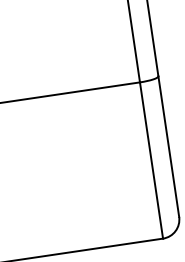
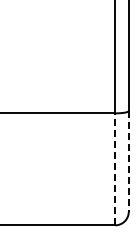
line: (168, 146) -> (128, 161), solid -> dashed
line: (151, 160) -> (115, 169), solid -> dashed

